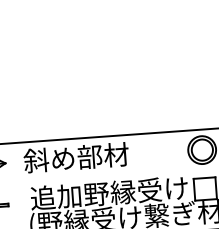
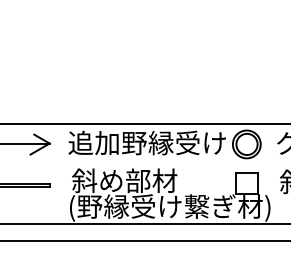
text: (101, 155) -> (146, 142), 斜め部材 -> 追加野縁受け
text: (108, 192) -> (150, 180), 追加野縁受け -> 斜め部材

